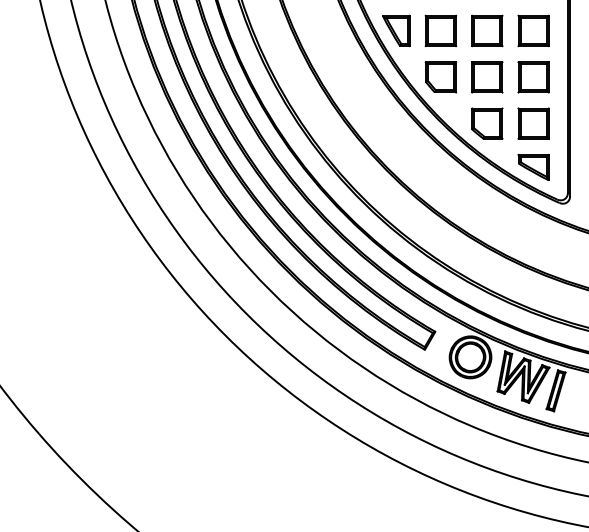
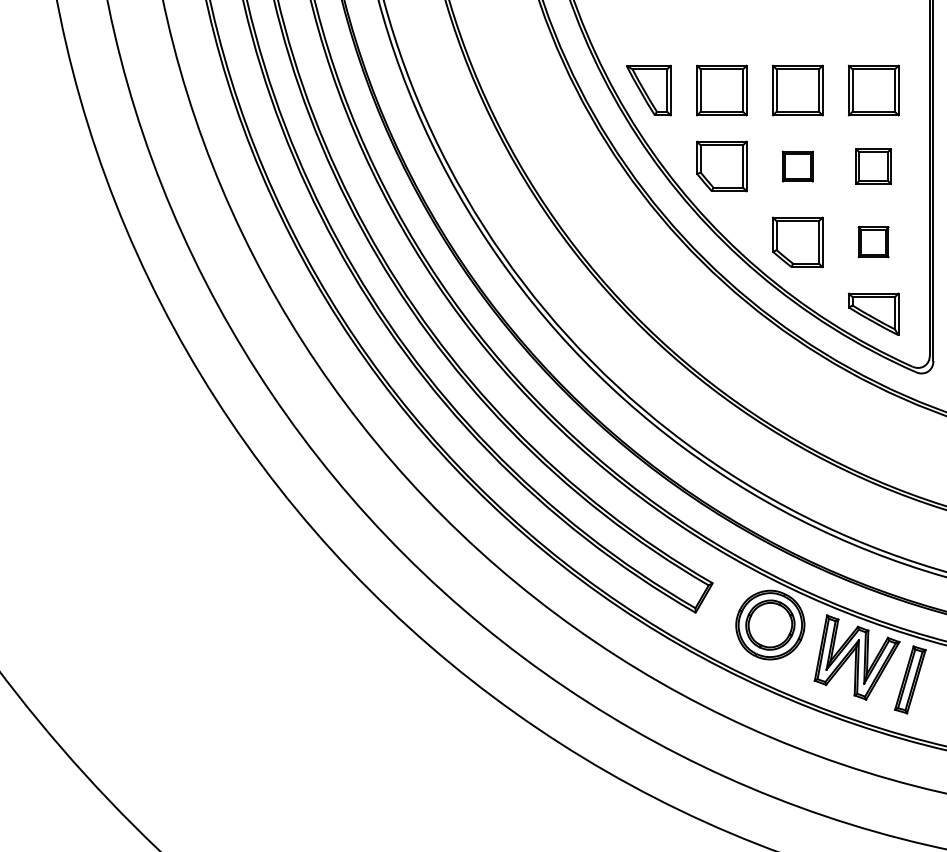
part: (487, 77) -> (798, 166), size x0.6
part: (533, 77) -> (873, 166), size x0.7
part: (533, 123) -> (873, 242), size x0.6

